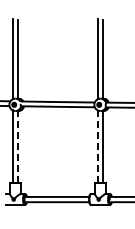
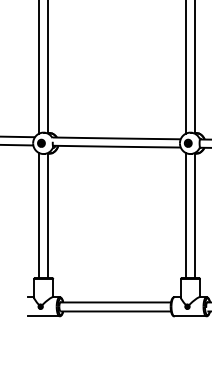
line: (18, 146) -> (48, 215), dashed -> solid
line: (97, 147) -> (185, 216), dashed -> solid

